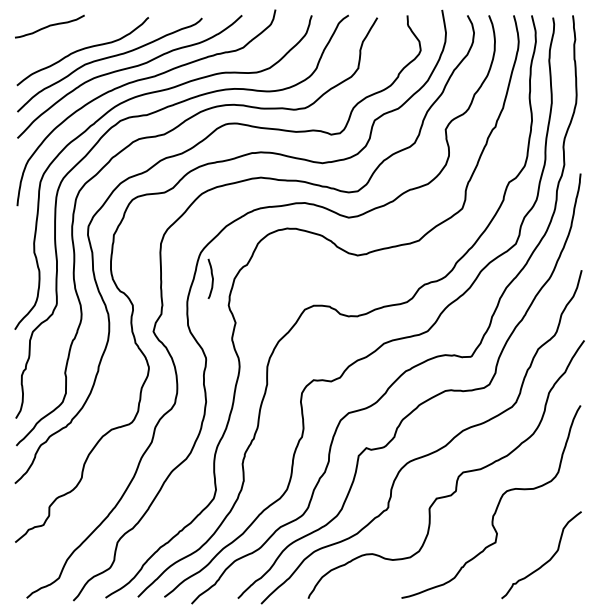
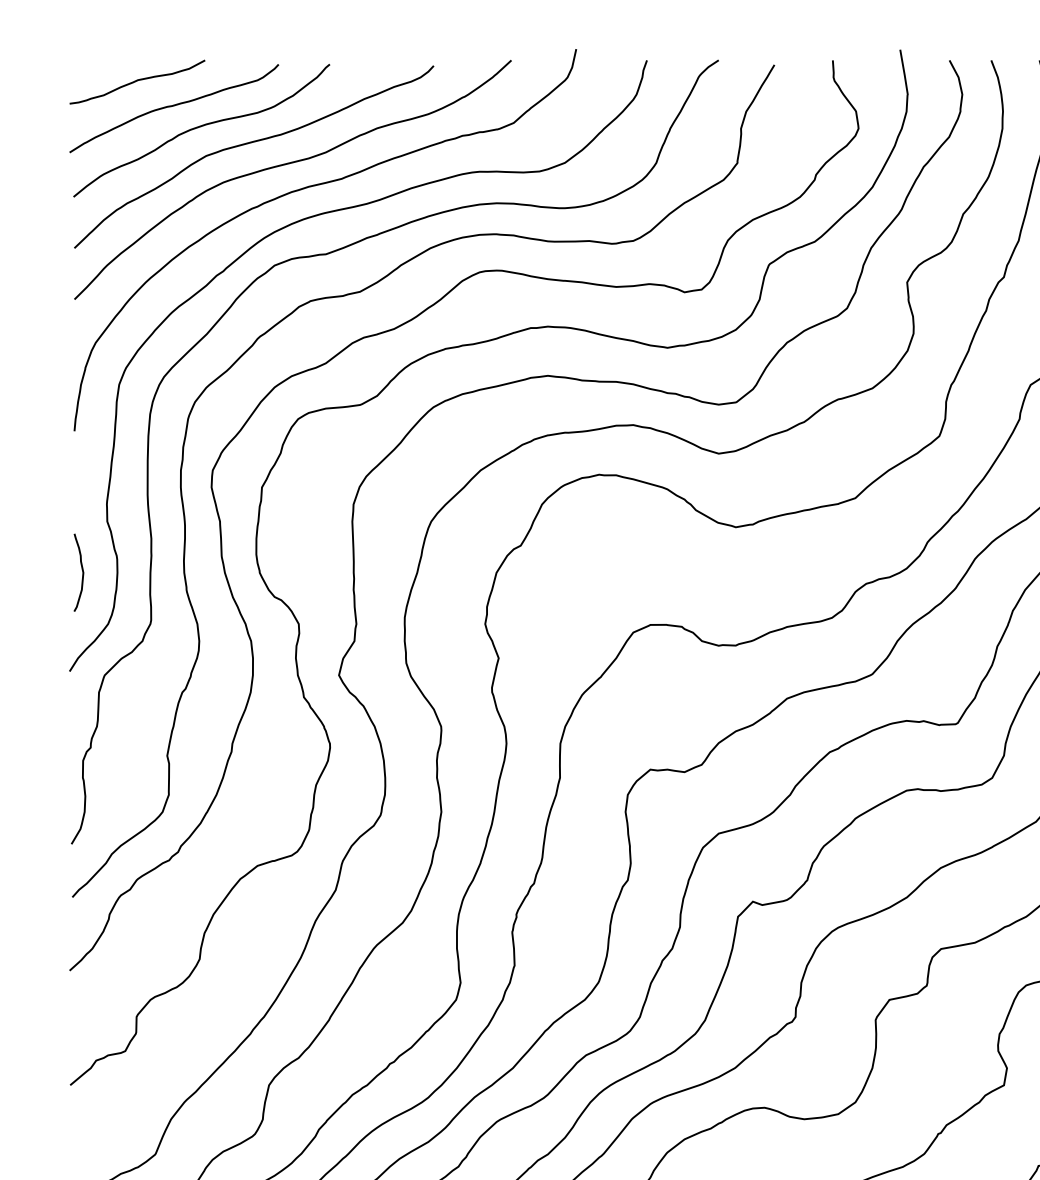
curve: (68, 39) -> (173, 107), added
curve: (211, 277) -> (80, 569), moved

